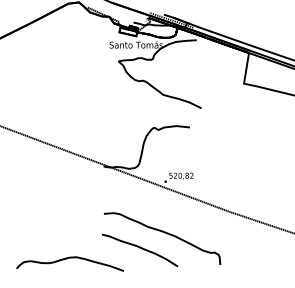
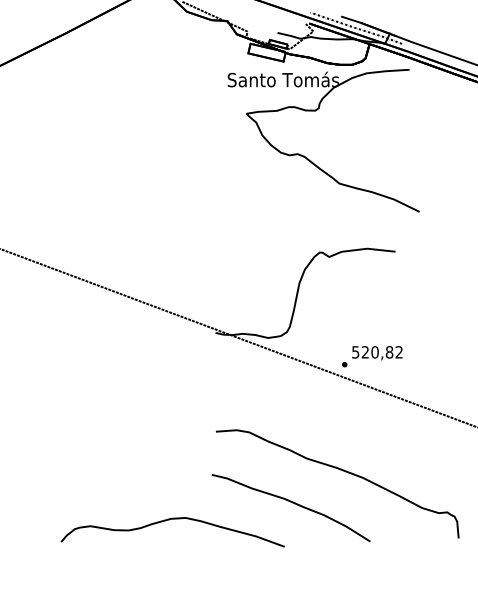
curve: (67, 259) -> (167, 522), moved

